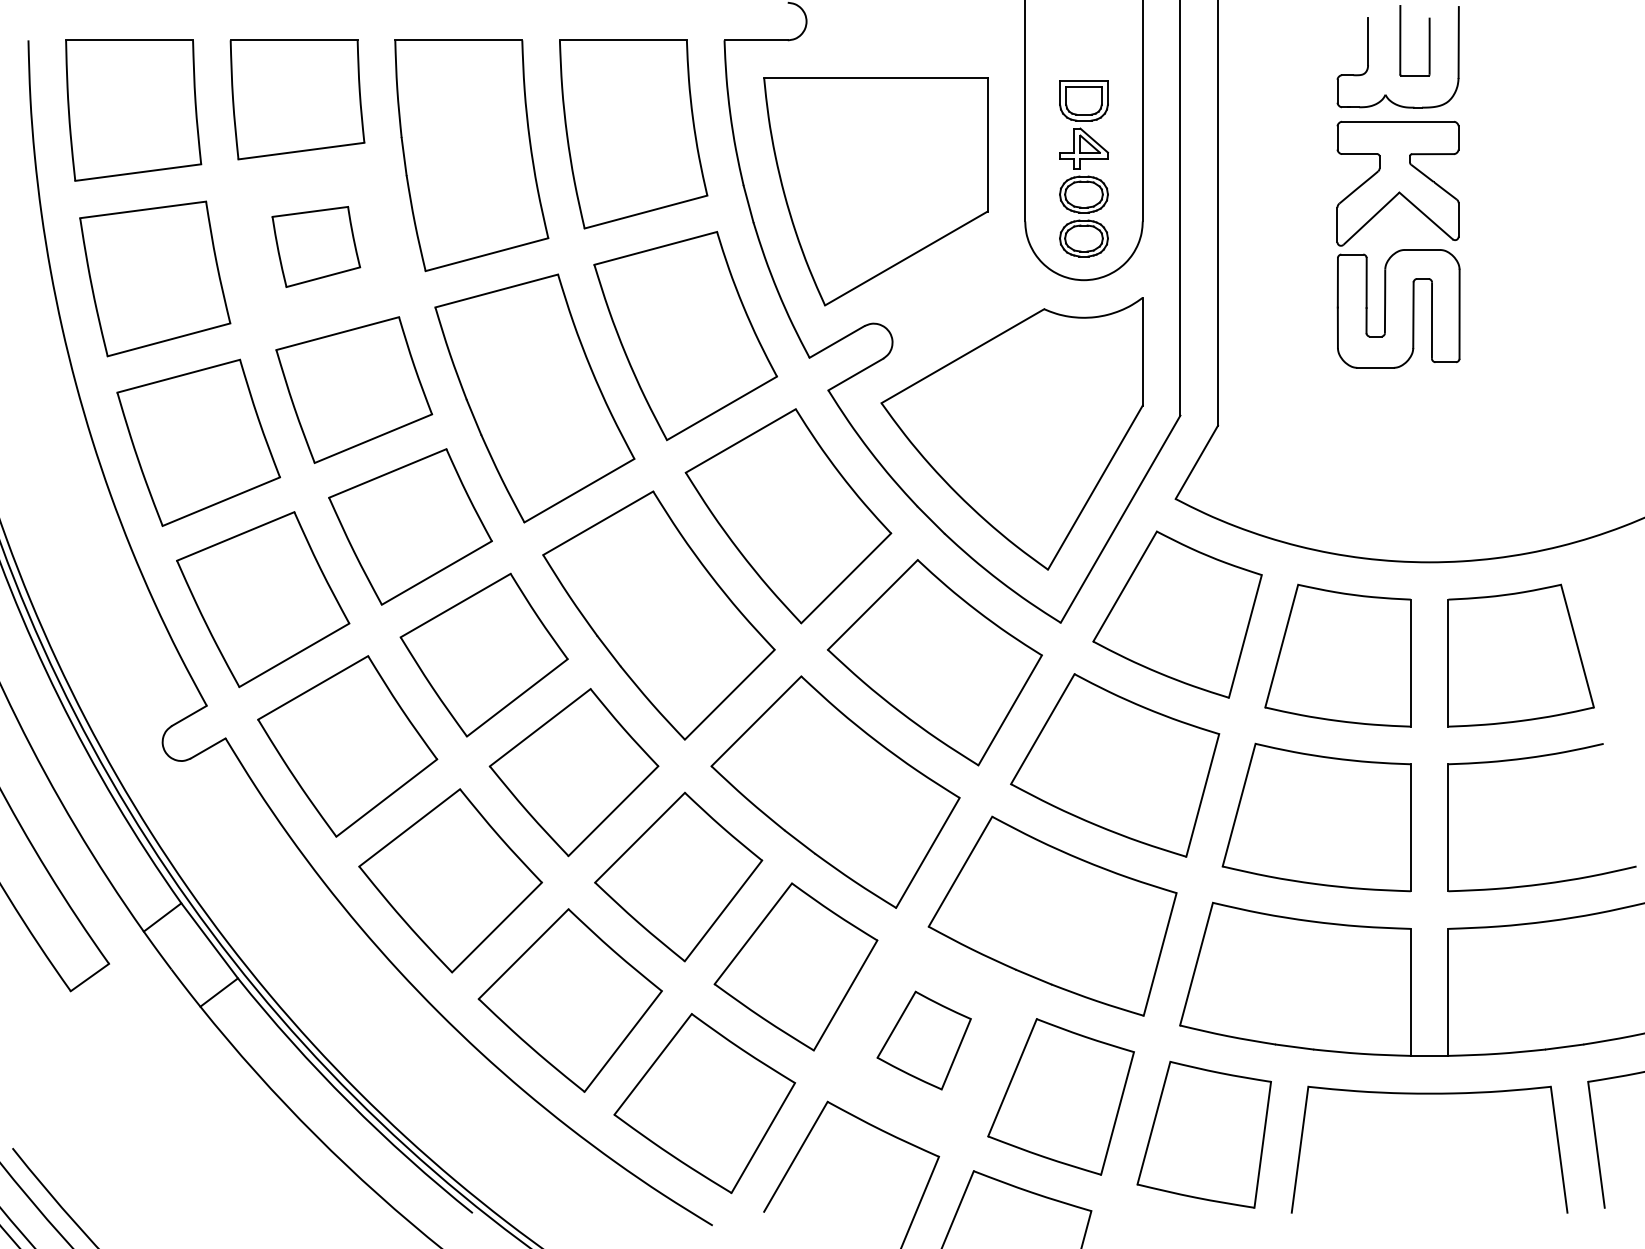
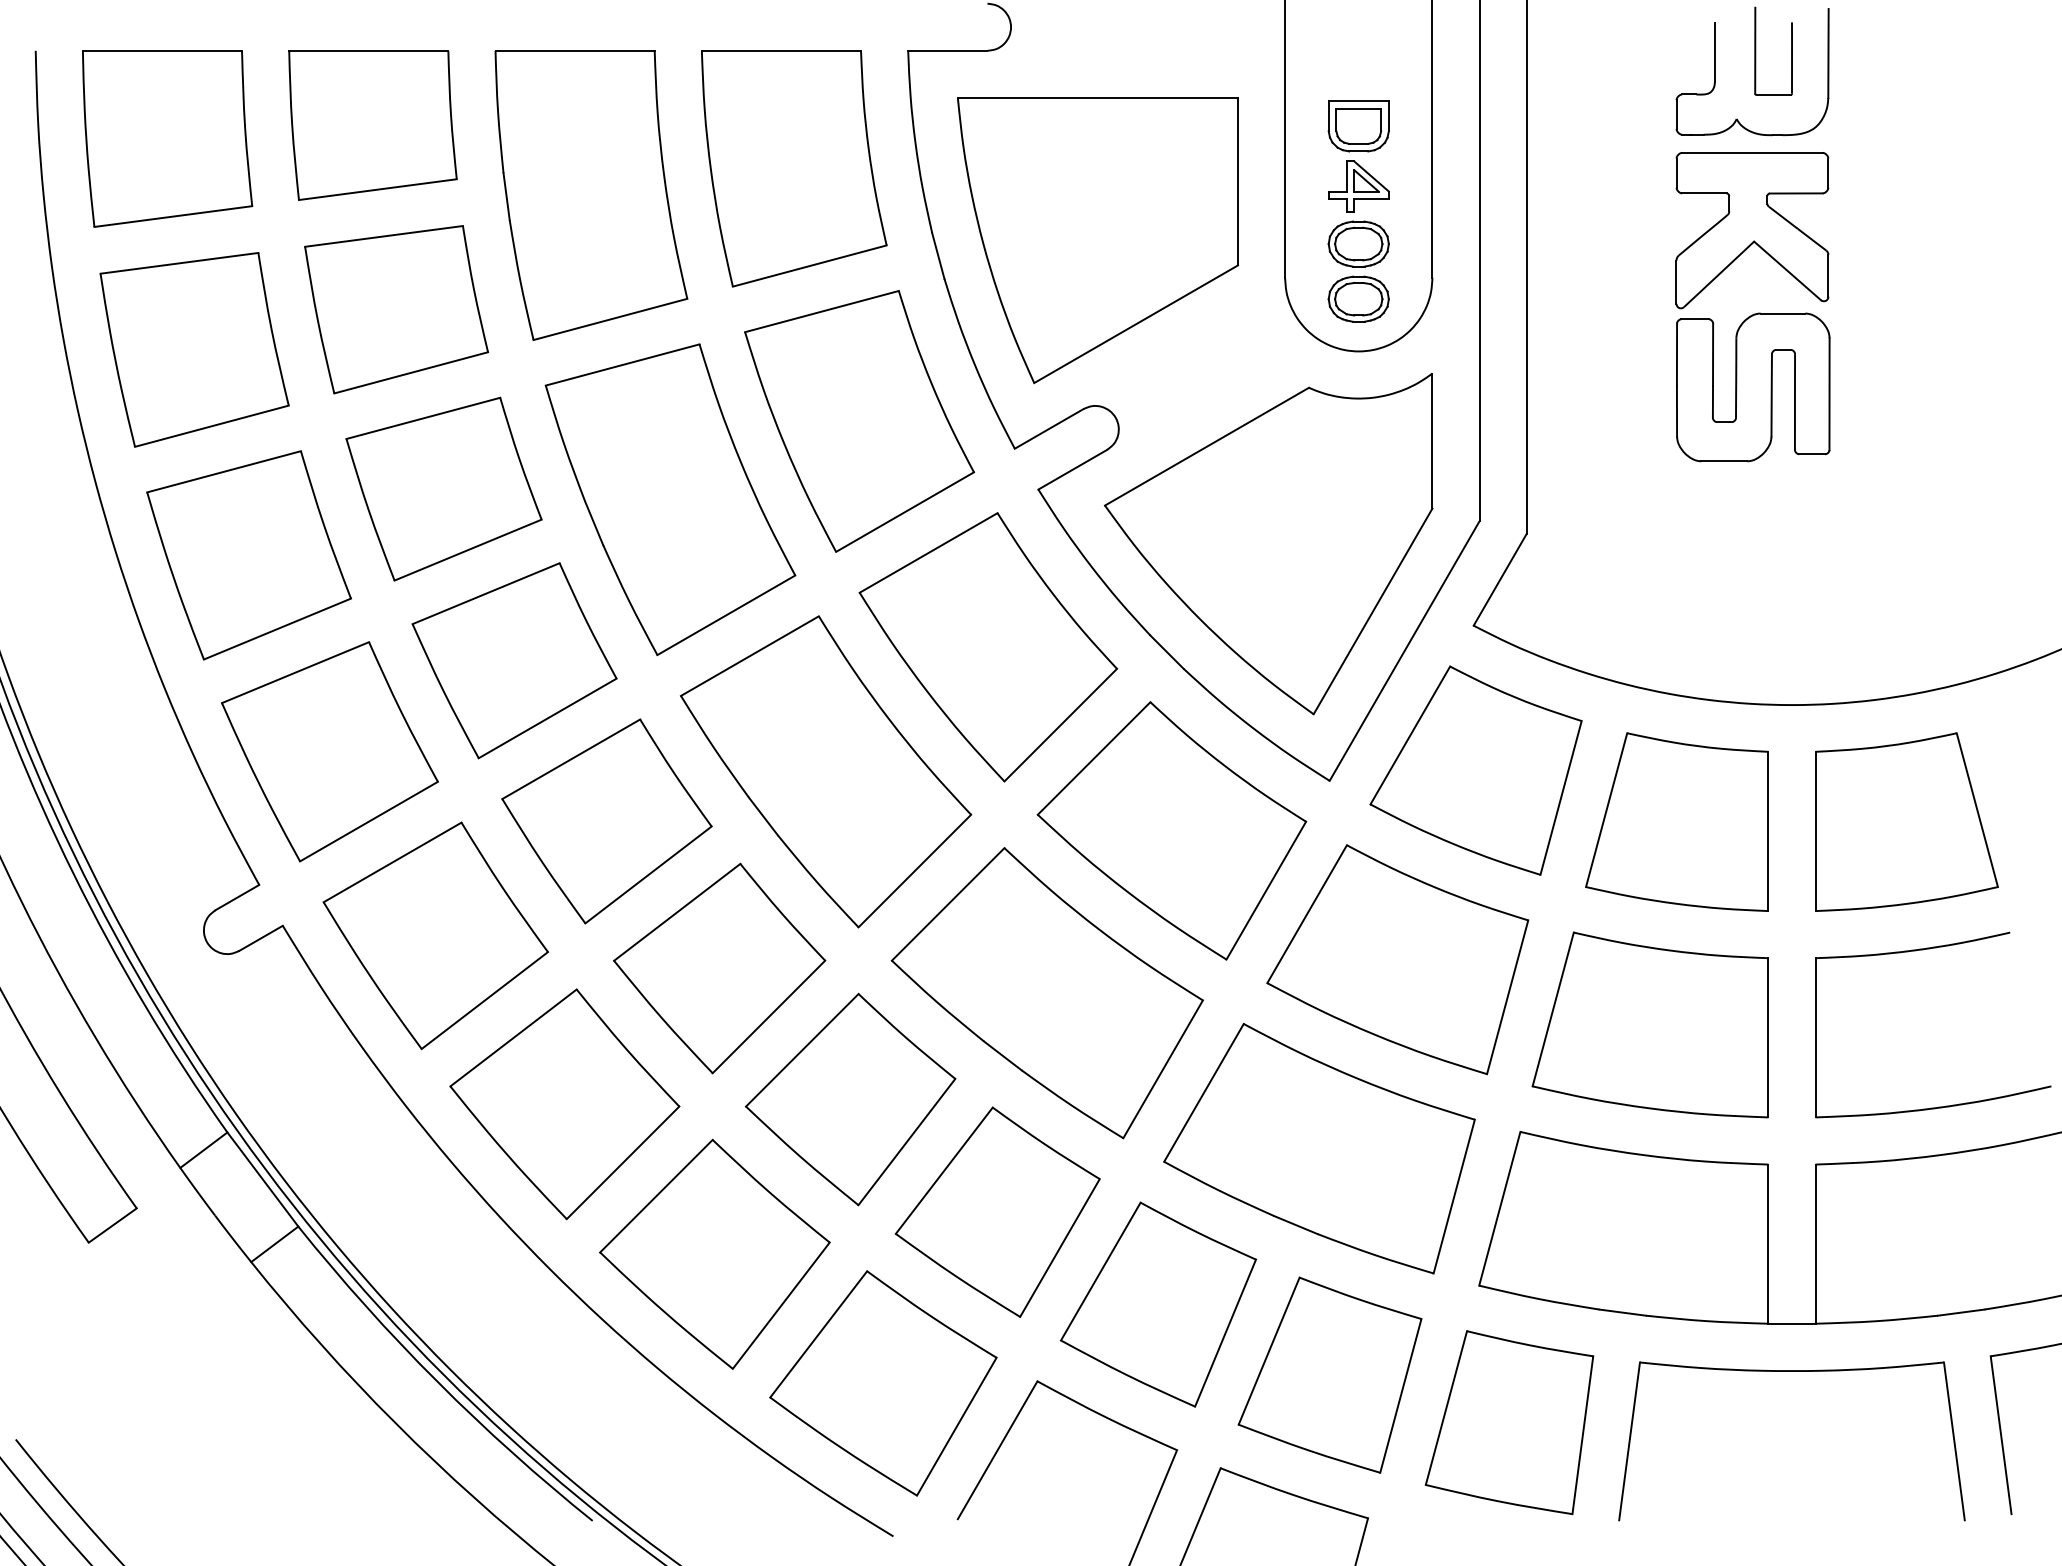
part: (316, 246) -> (396, 309), size x1.67
part: (924, 1040) -> (1158, 1304), size x1.67

